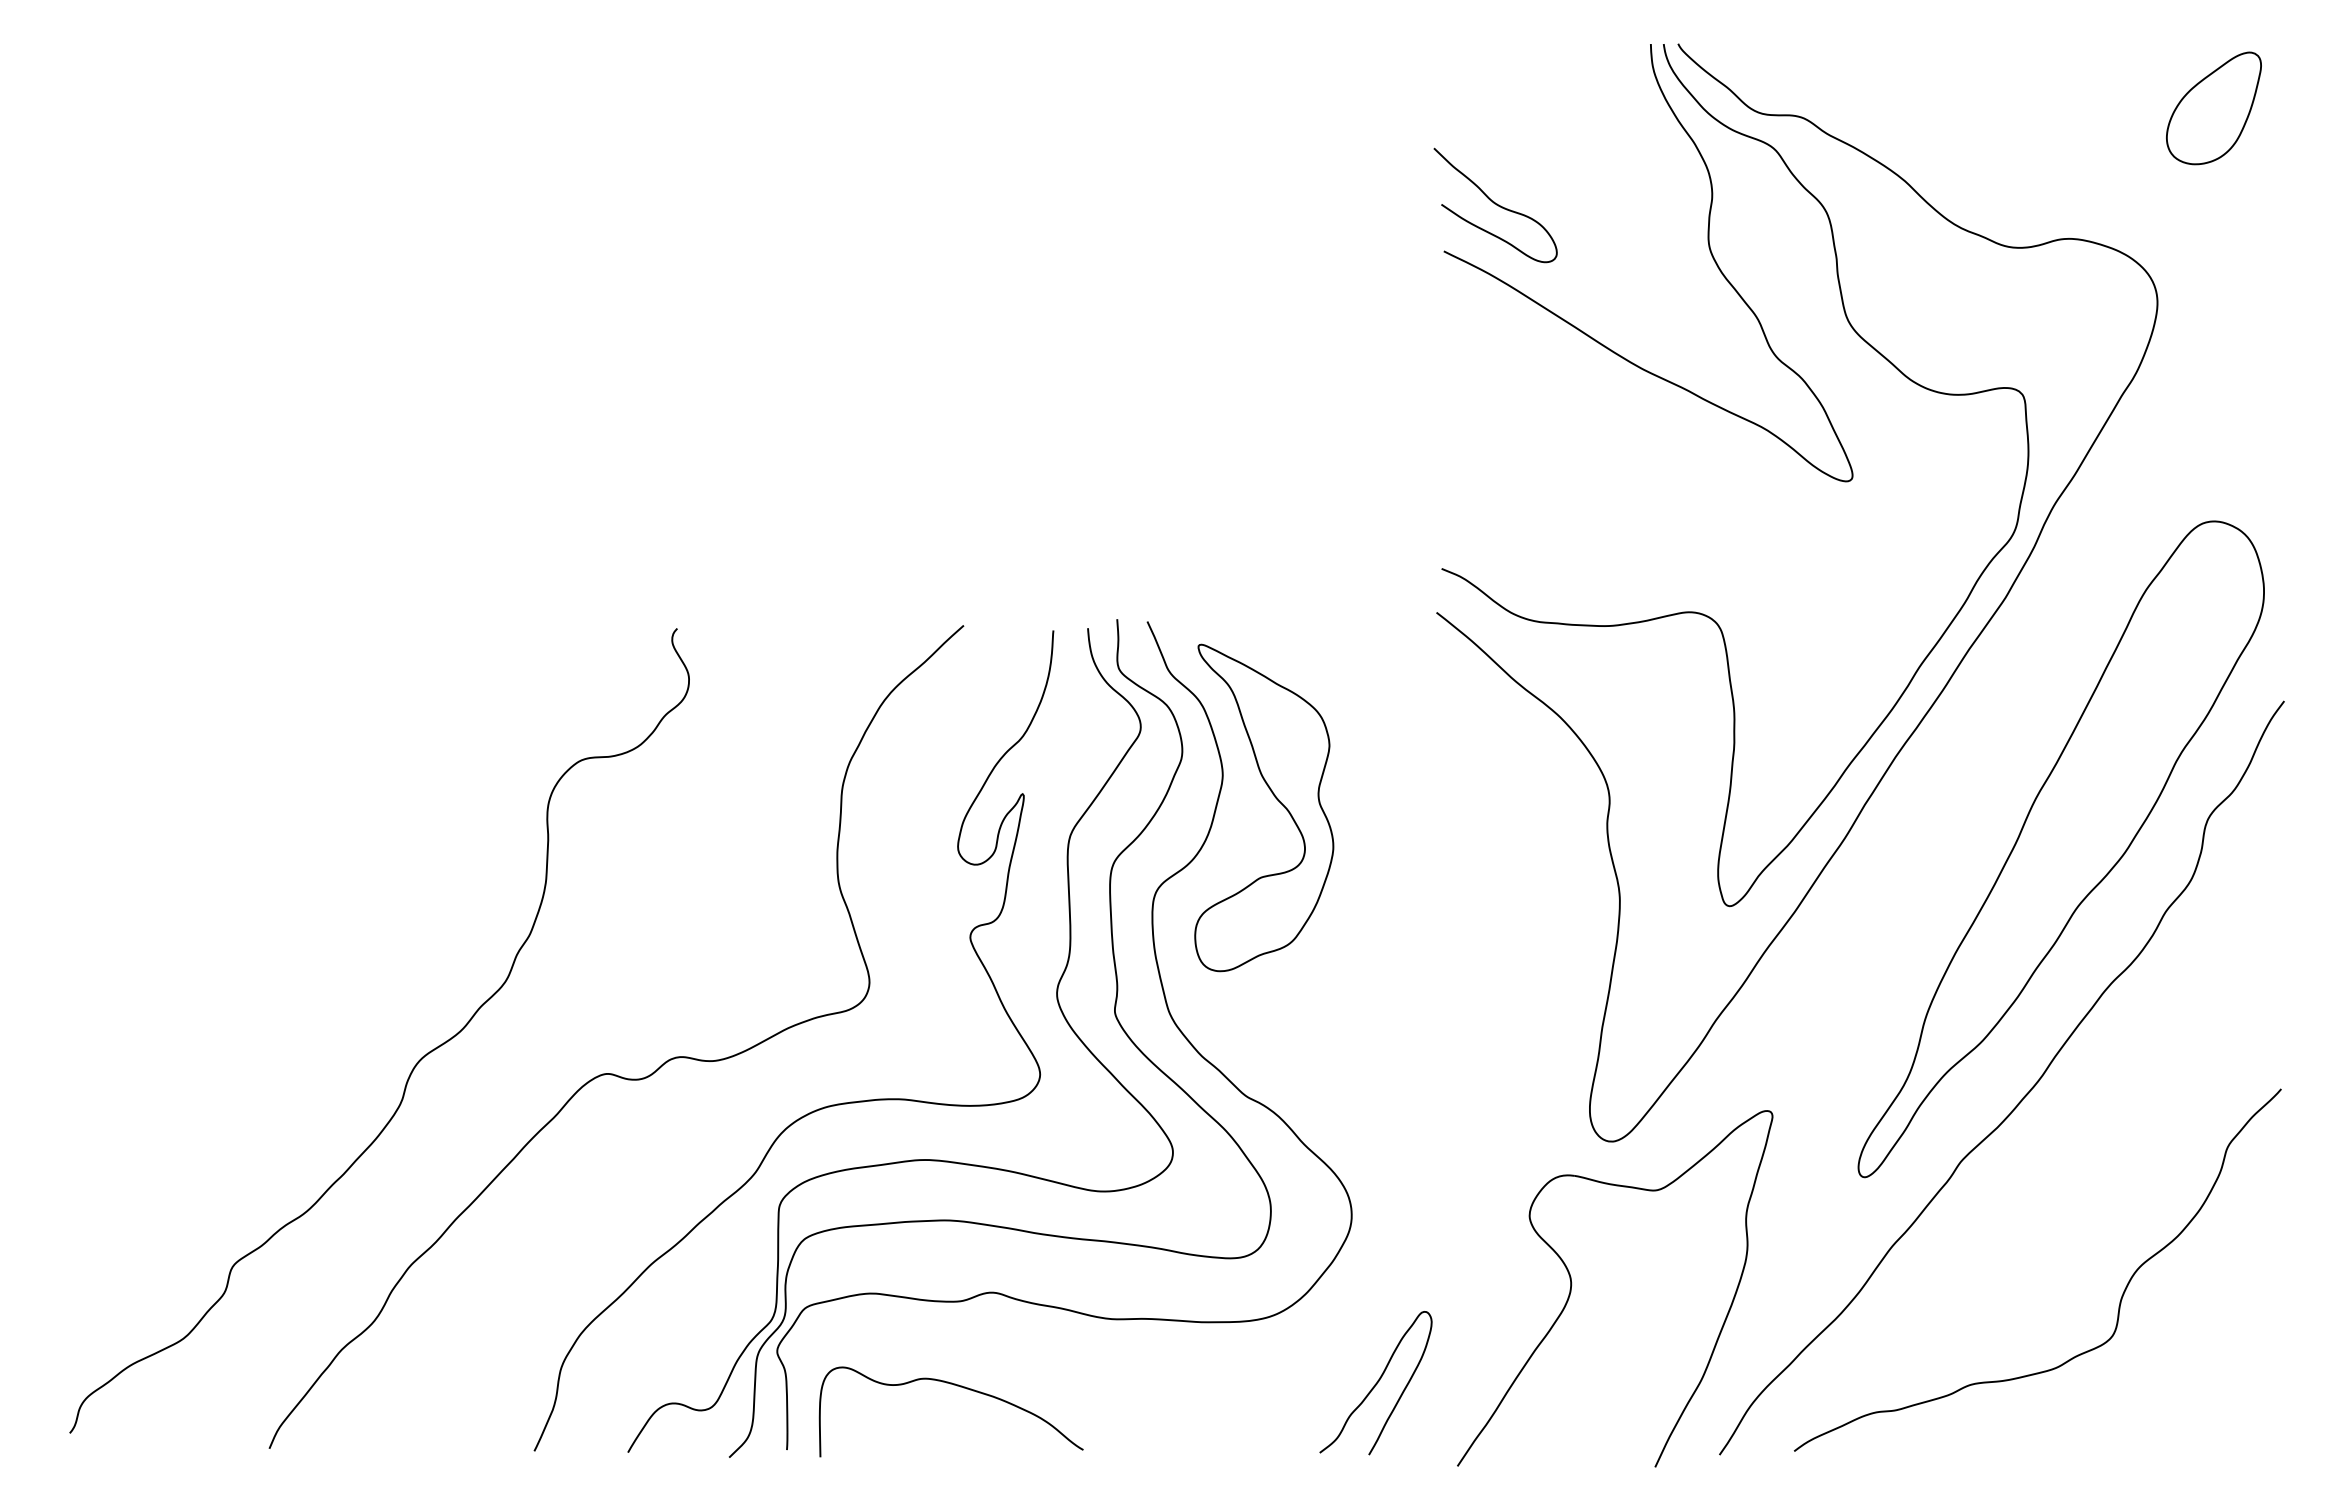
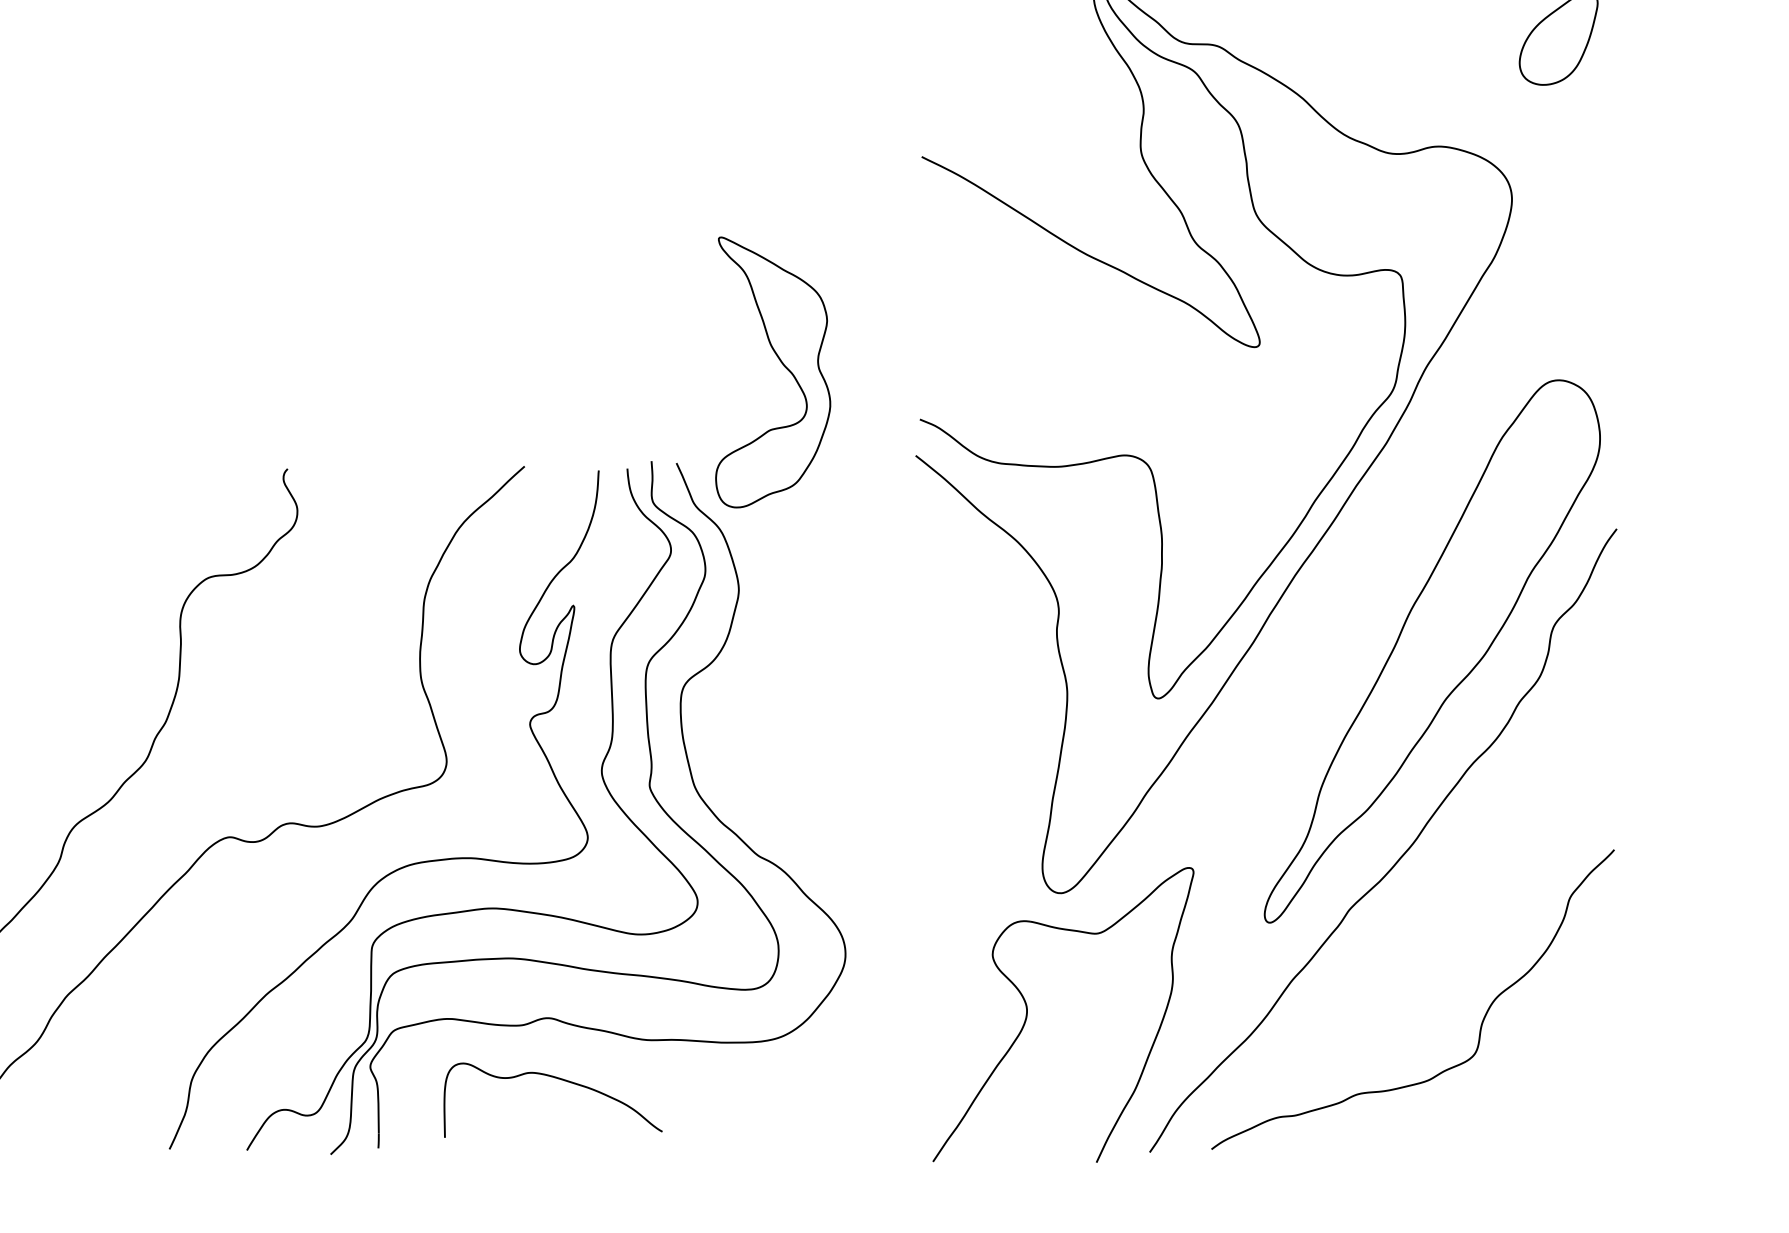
curve: (1495, 204) -> (964, 118), removed
part: (1274, 797) -> (781, 363), moved
curve: (1375, 1383) -> (865, 1093), removed
curve: (957, 1386) -> (558, 1079), moved

